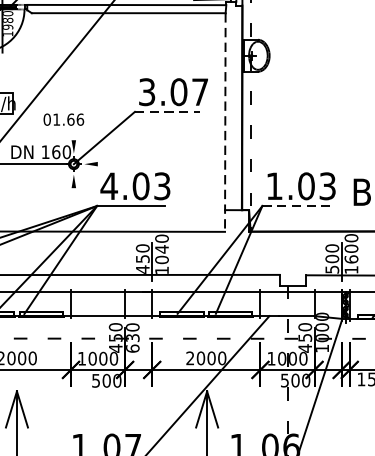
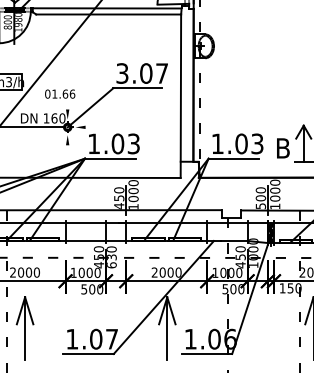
line: (168, 112) -> (138, 88), dashed -> solid
line: (224, 122) -> (180, 96), dashed -> solid
text: (108, 185) -> (93, 143), 4.03 -> 1.03
line: (296, 205) -> (234, 158), dashed -> solid
text: (161, 248) -> (133, 190), 1040 -> 1000
text: (351, 259) -> (275, 198), 1600 -> 1000

